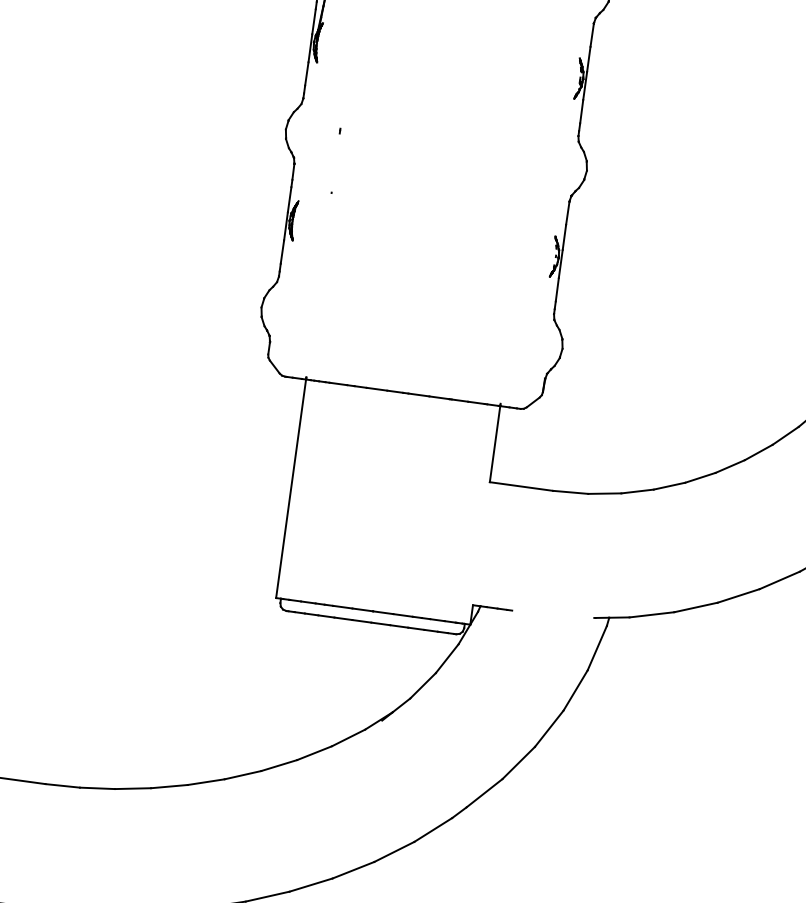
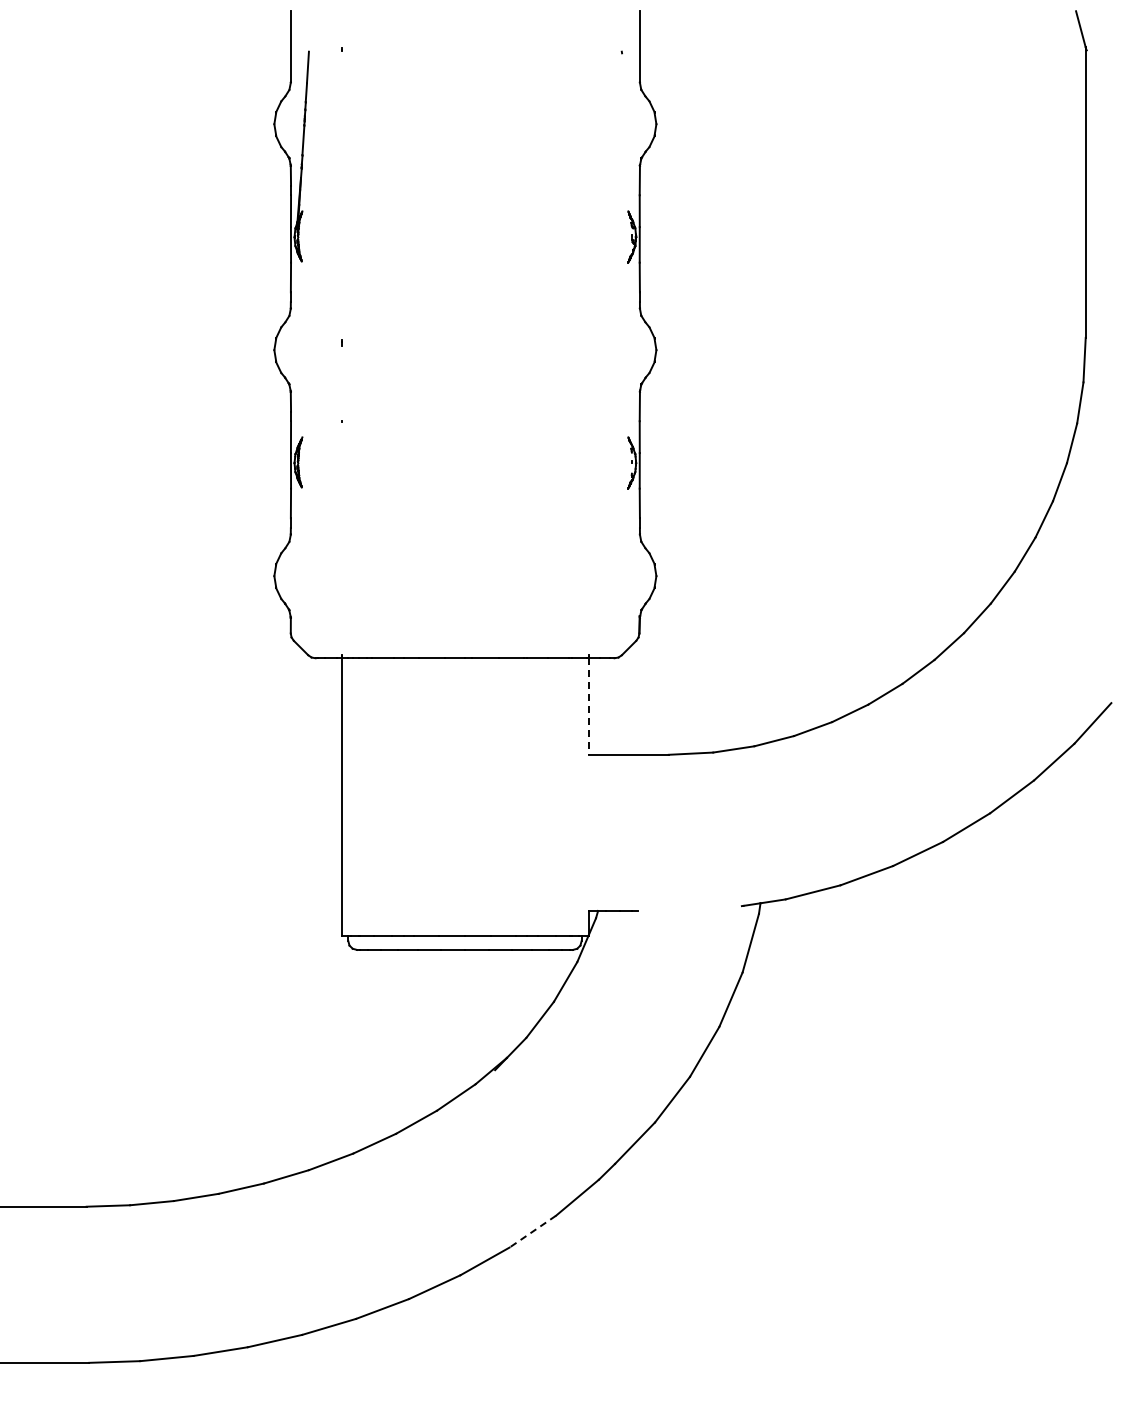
line: (494, 444) -> (588, 707), solid -> dashed
line: (394, 851) -> (532, 1231), solid -> dashed

